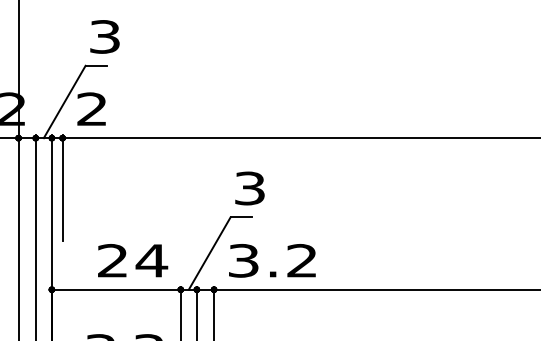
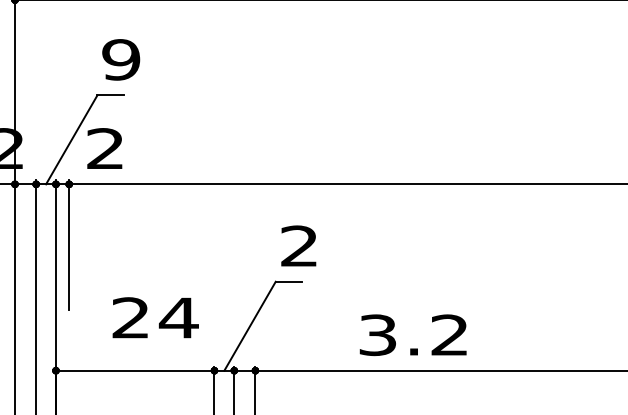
text: (104, 36) -> (120, 59), 3 -> 9
text: (249, 188) -> (298, 246), 3 -> 2
text: (133, 260) -> (156, 317), moved
text: (272, 260) -> (413, 334), moved

